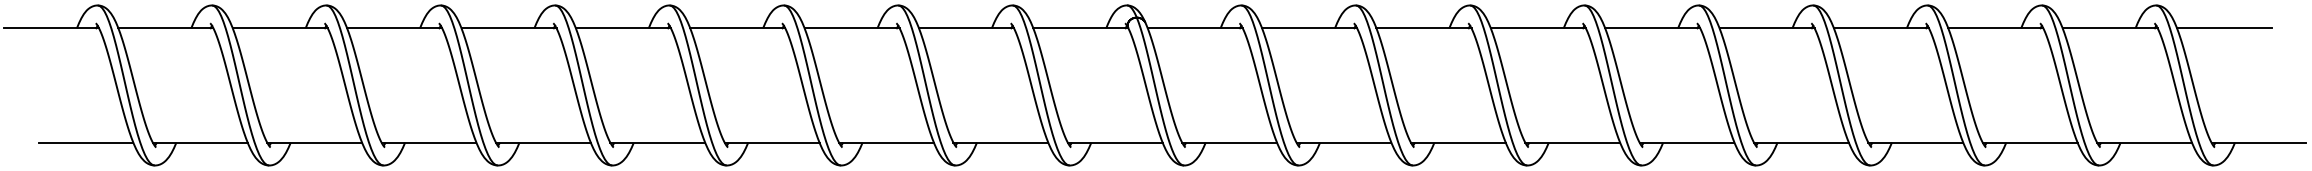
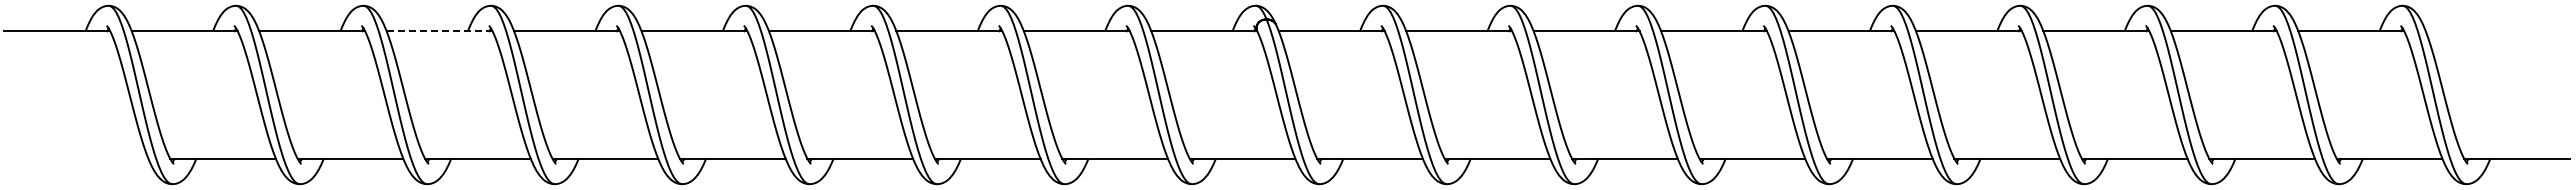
line: (394, 28) -> (439, 31), solid -> dashed
line: (2224, 28) -> (2478, 31), removed
line: (85, 142) -> (95, 158), removed

